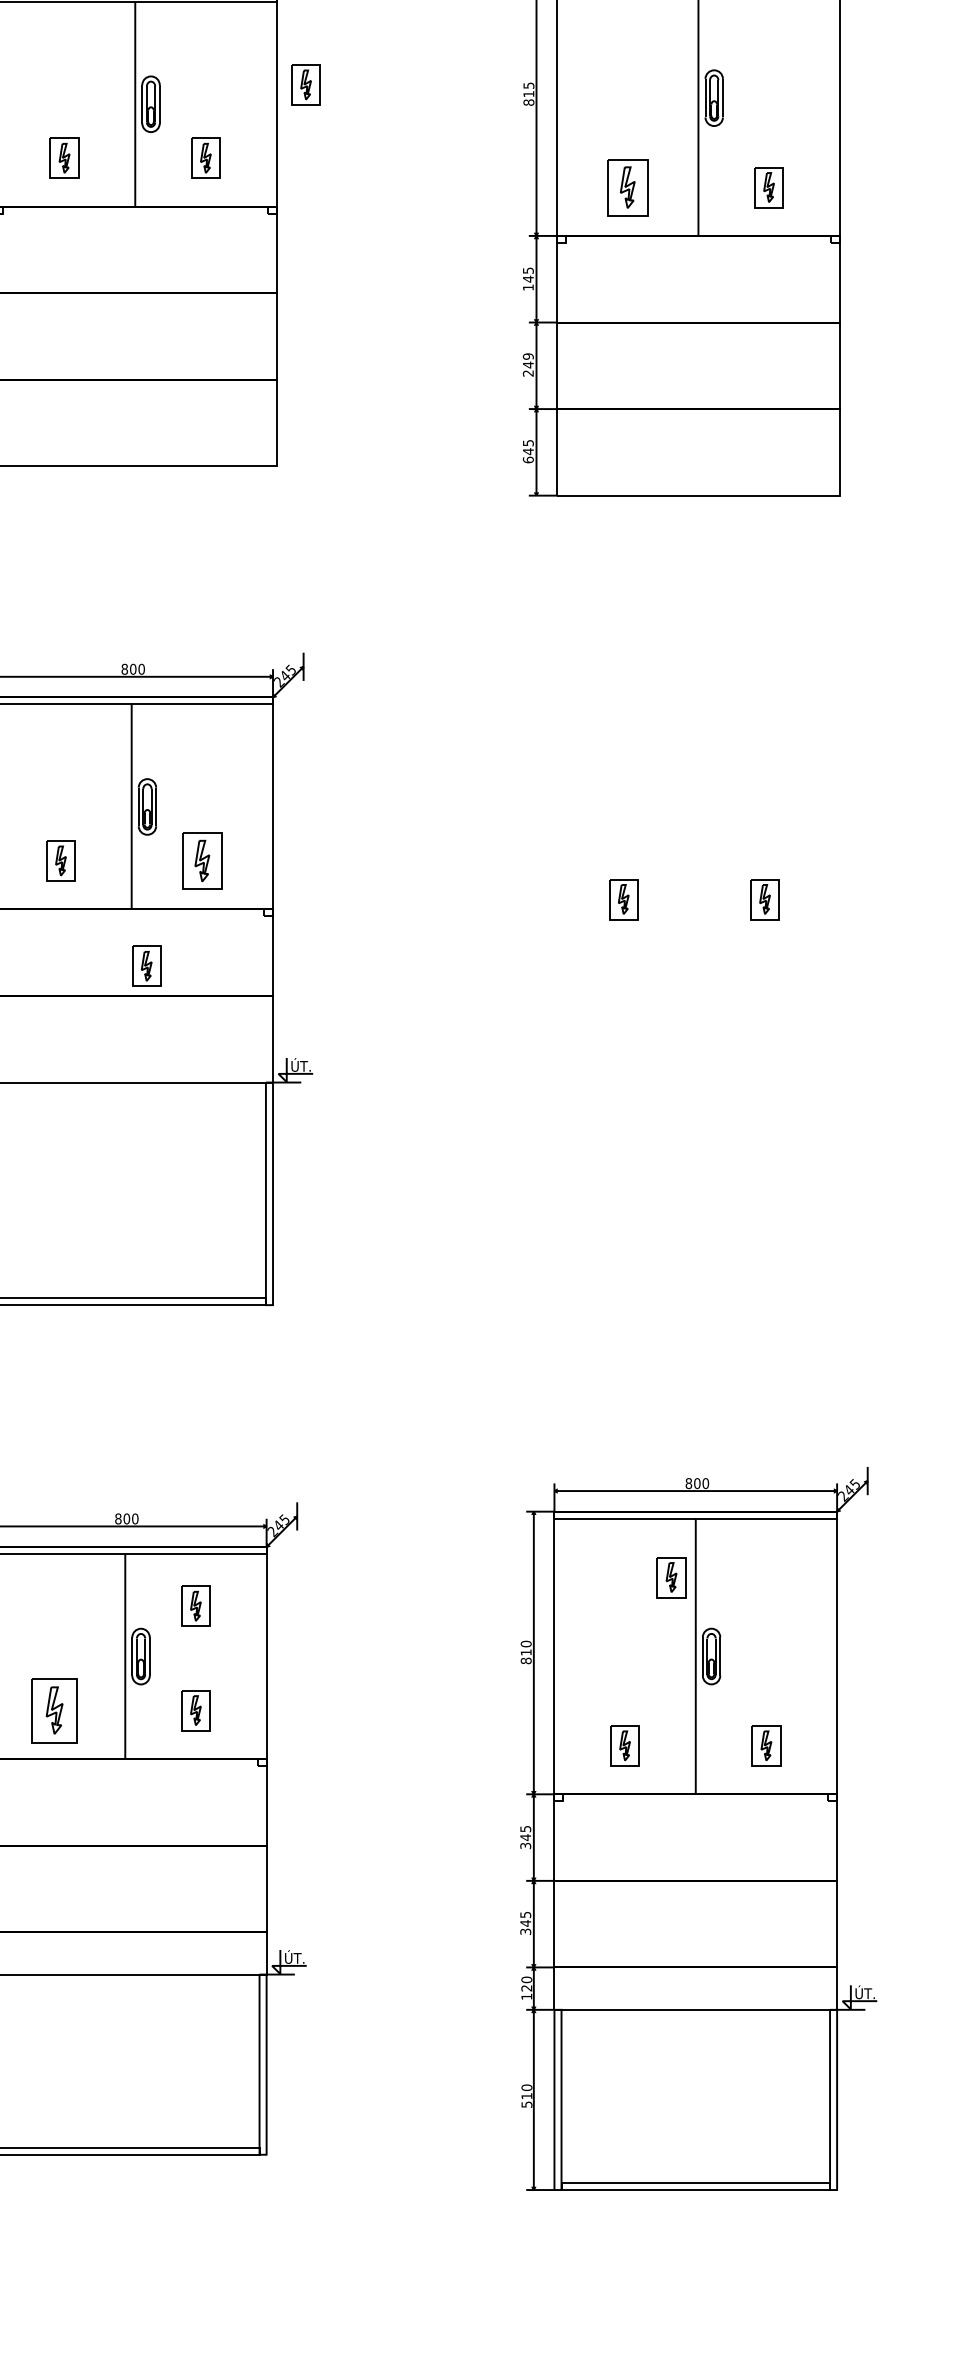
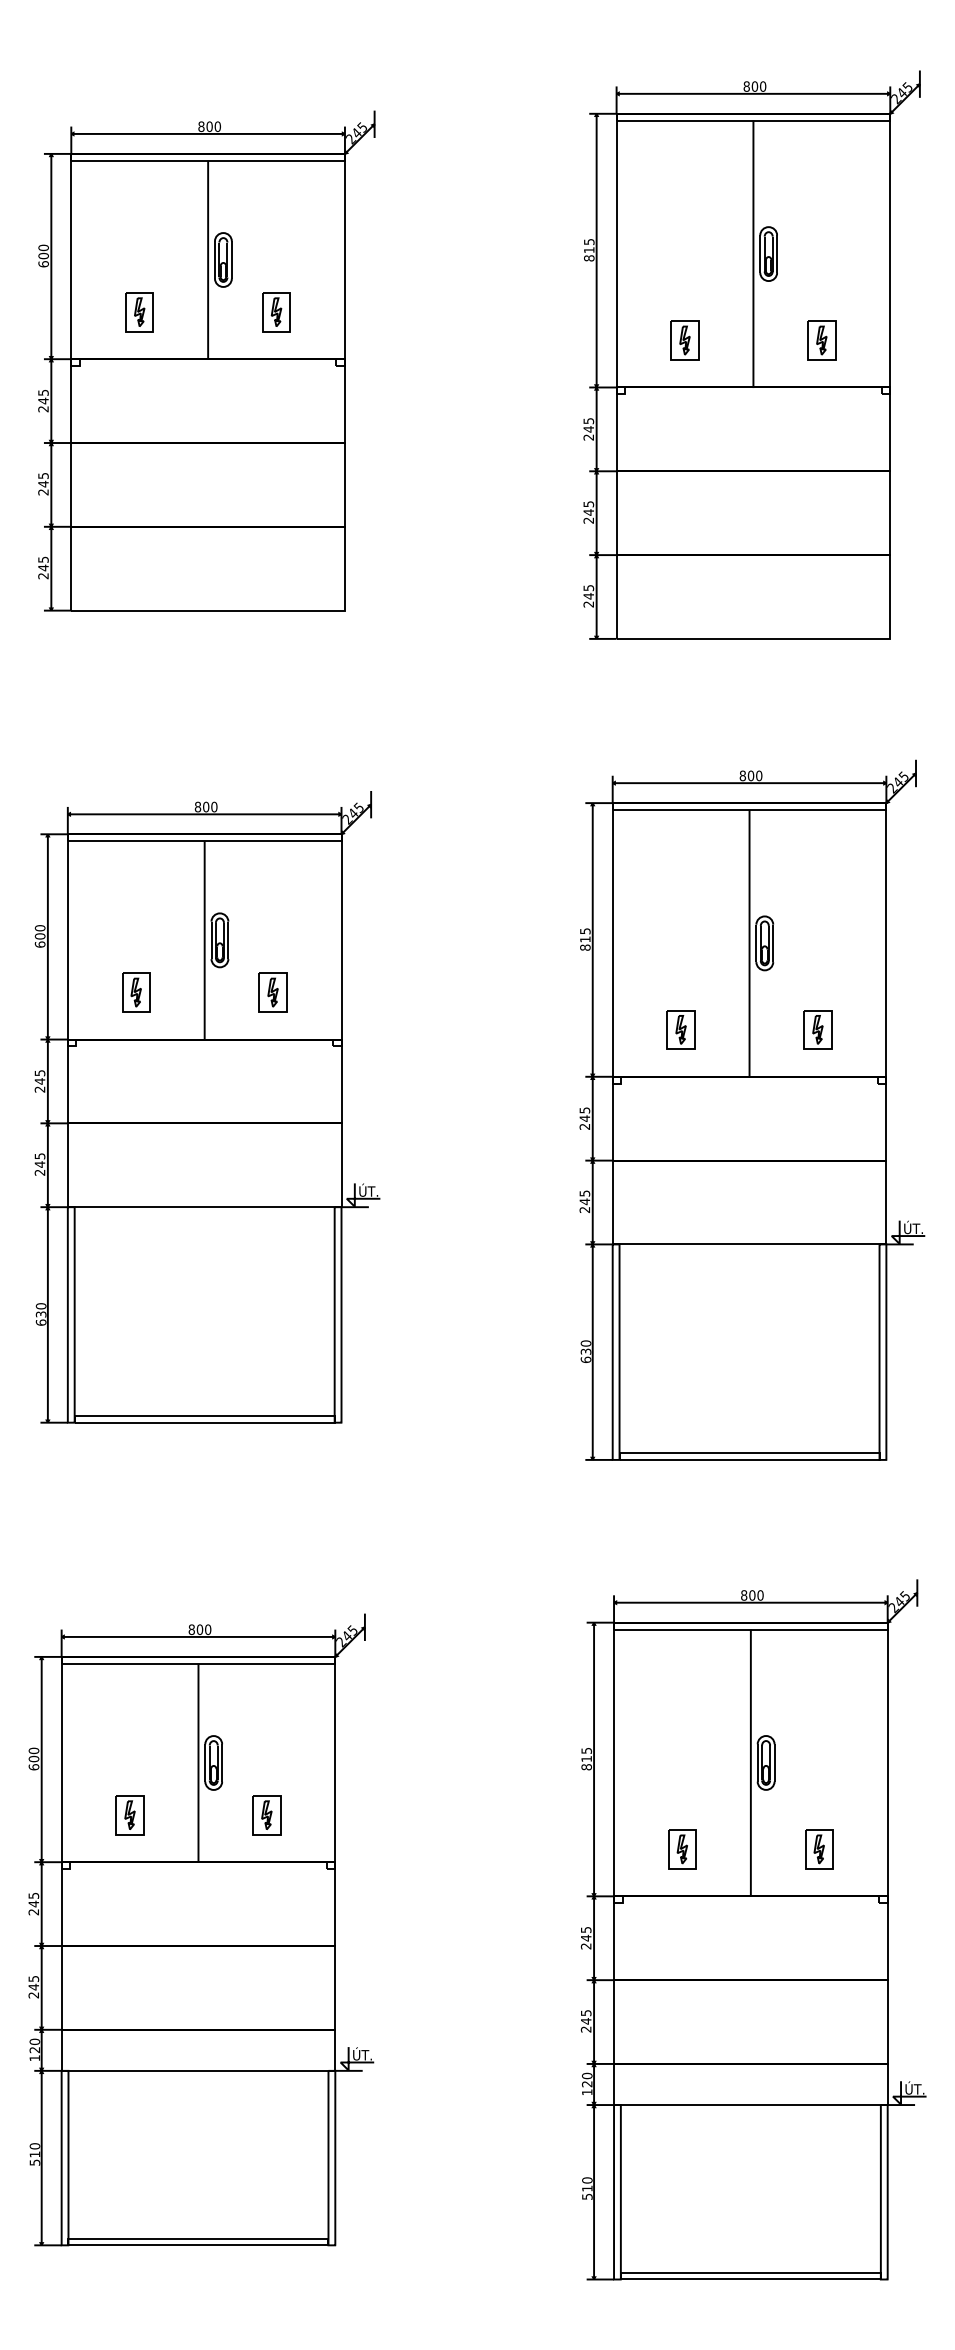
part: (306, 85) -> (373, 241), removed
part: (627, 187) -> (684, 340), size x0.71
text: (528, 287) -> (588, 437), 145 -> 245
text: (528, 356) -> (588, 504), 249 -> 245
text: (528, 460) -> (588, 604), 645 -> 245
part: (201, 860) -> (272, 992), size x0.71
part: (146, 966) -> (219, 1094), removed
part: (697, 981) -> (752, 1109), added
part: (671, 1577) -> (727, 1686), removed
part: (195, 1606) -> (266, 1714), removed
text: (526, 1643) -> (586, 1750), 810 -> 815
part: (54, 1710) -> (129, 1815), size x0.62
text: (526, 1846) -> (586, 1946), 345 -> 245
text: (526, 1931) -> (586, 2029), 345 -> 245

